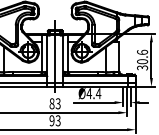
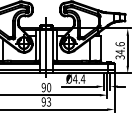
text: (142, 61) -> (120, 51), 30.6 -> 34.6
text: (54, 103) -> (45, 87), 83 -> 90

